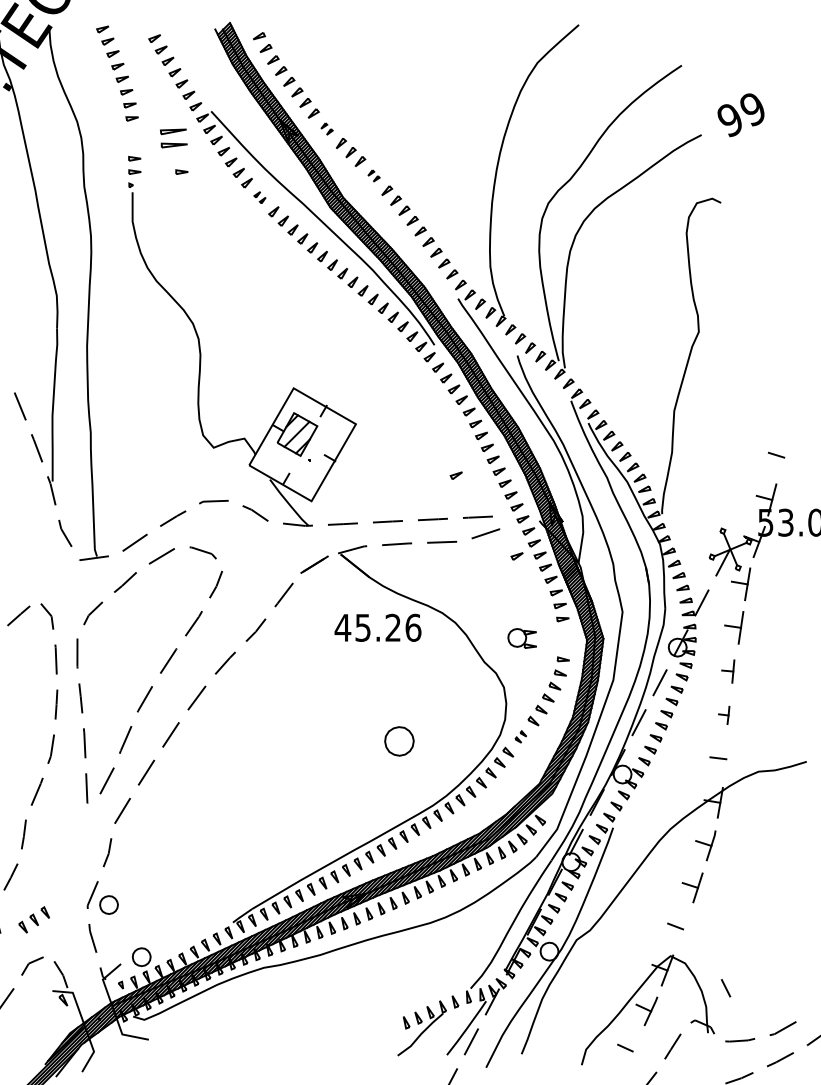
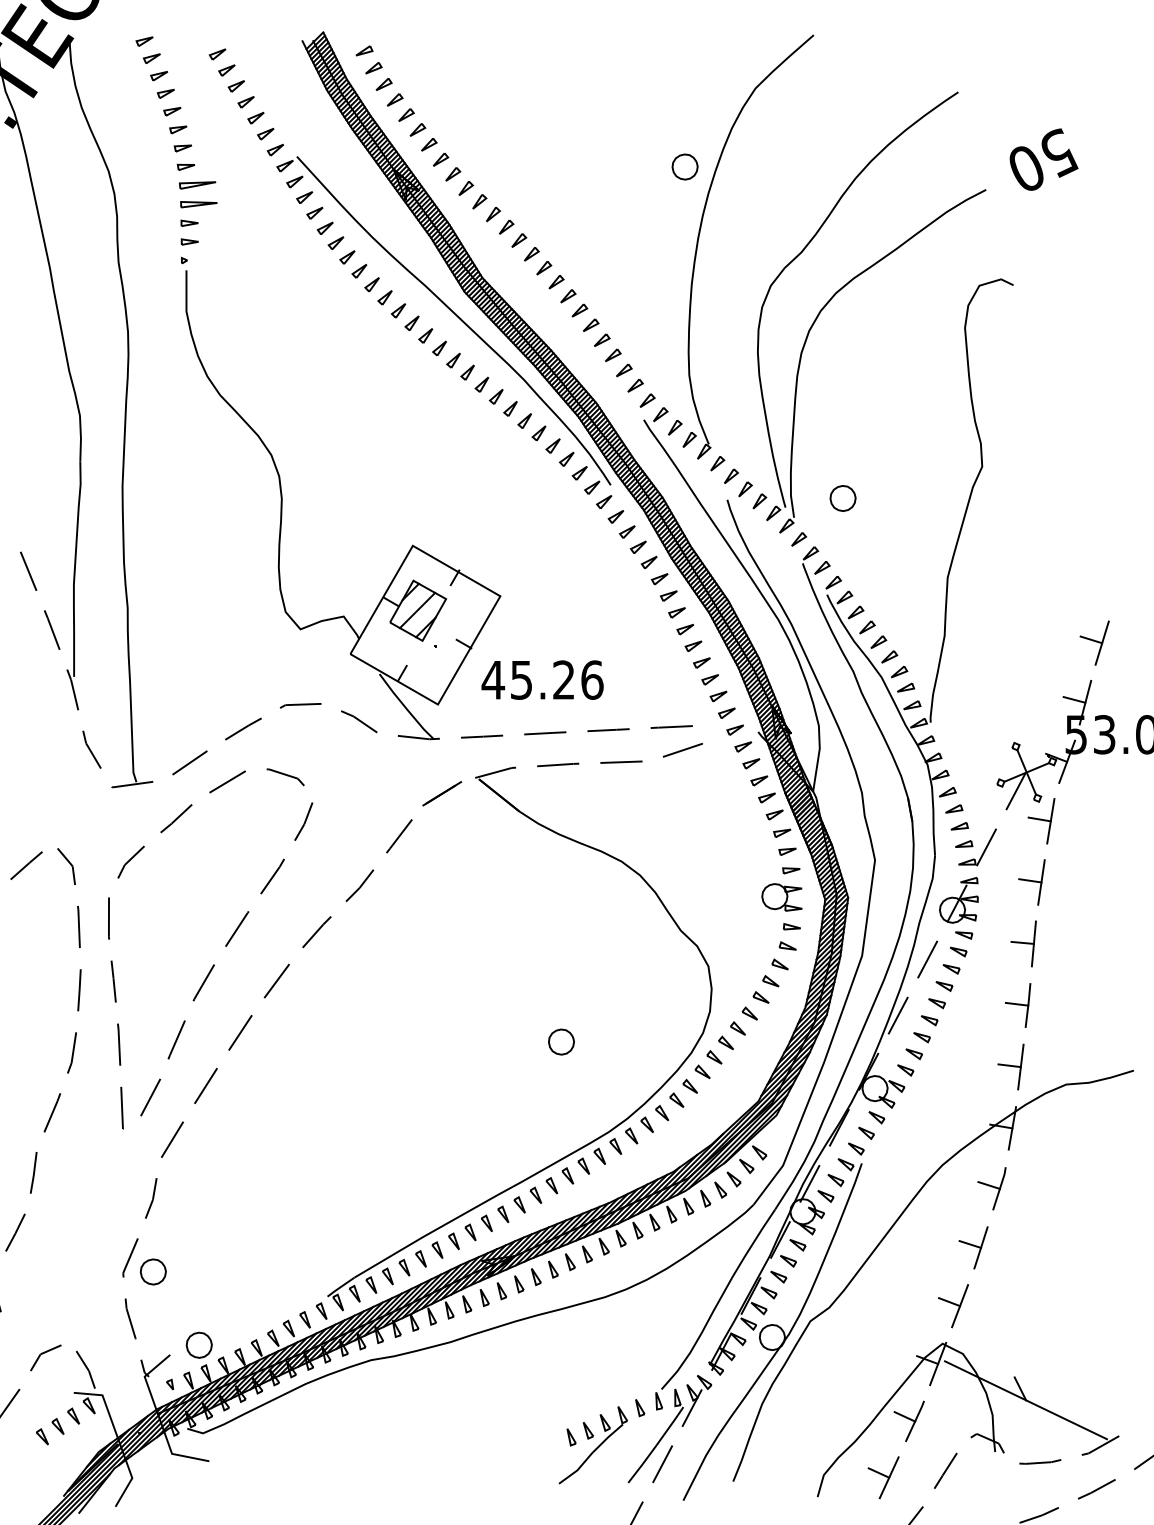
text: (742, 114) -> (1043, 161), 66 -> 50
part: (487, 118) -> (685, 166), added
part: (326, 128) -> (458, 180), size x1.67
part: (173, 138) -> (197, 194), moved
part: (181, 171) -> (255, 241), removed
part: (373, 175) -> (525, 246), size x1.67
part: (259, 197) -> (364, 277), size x1.67
part: (599, 354) -> (842, 498), added
line: (783, 457) -> (1101, 643), added
part: (455, 475) -> (640, 668), removed
part: (516, 556) -> (725, 782), removed
text: (377, 627) -> (541, 679), moved
part: (521, 638) -> (780, 897), moved
part: (727, 671) -> (1022, 943), size x1.43
part: (723, 715) -> (1016, 1005), size x1.67
part: (520, 736) -> (731, 1035), size x1.67
part: (399, 741) -> (561, 1042), size x0.62
line: (726, 759) -> (1021, 1067), added
part: (33, 919) -> (57, 1425), moved
line: (682, 929) -> (959, 1306), added
line: (729, 996) -> (1025, 1400), added
line: (632, 1051) -> (888, 1477), added

